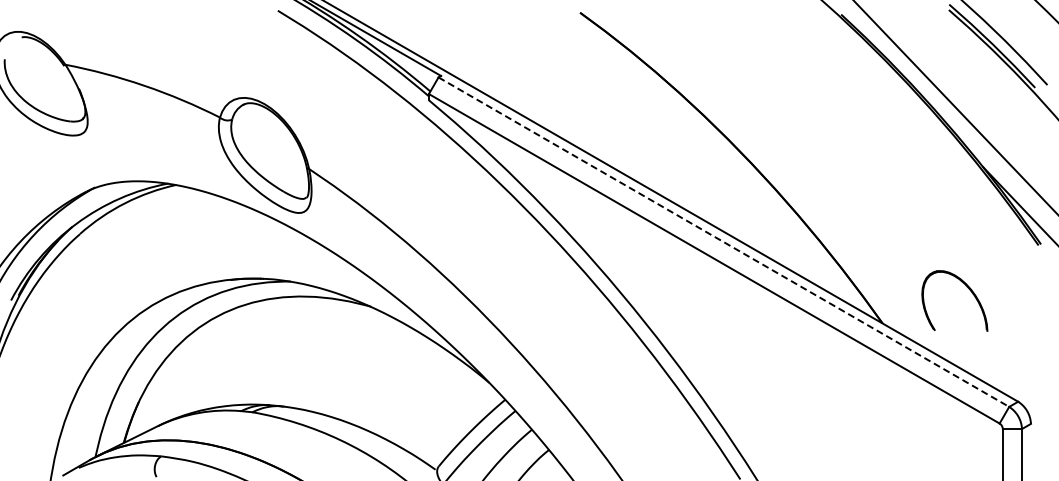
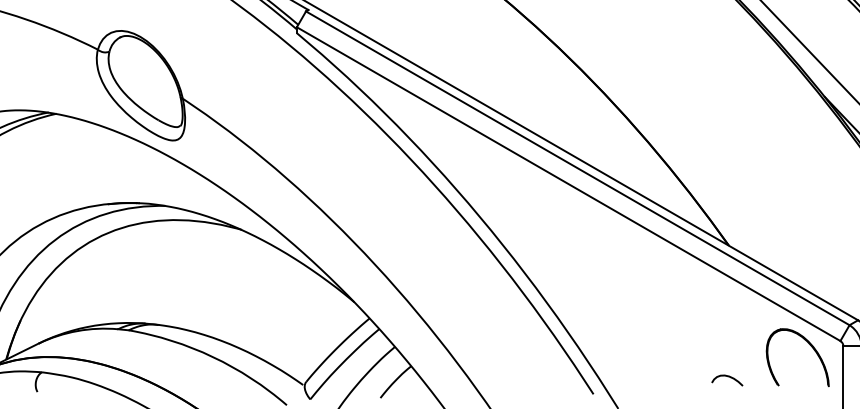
line: (724, 242) -> (578, 168), dashed -> solid
part: (968, 289) -> (810, 346), moved
curve: (880, 461) -> (726, 377), added

